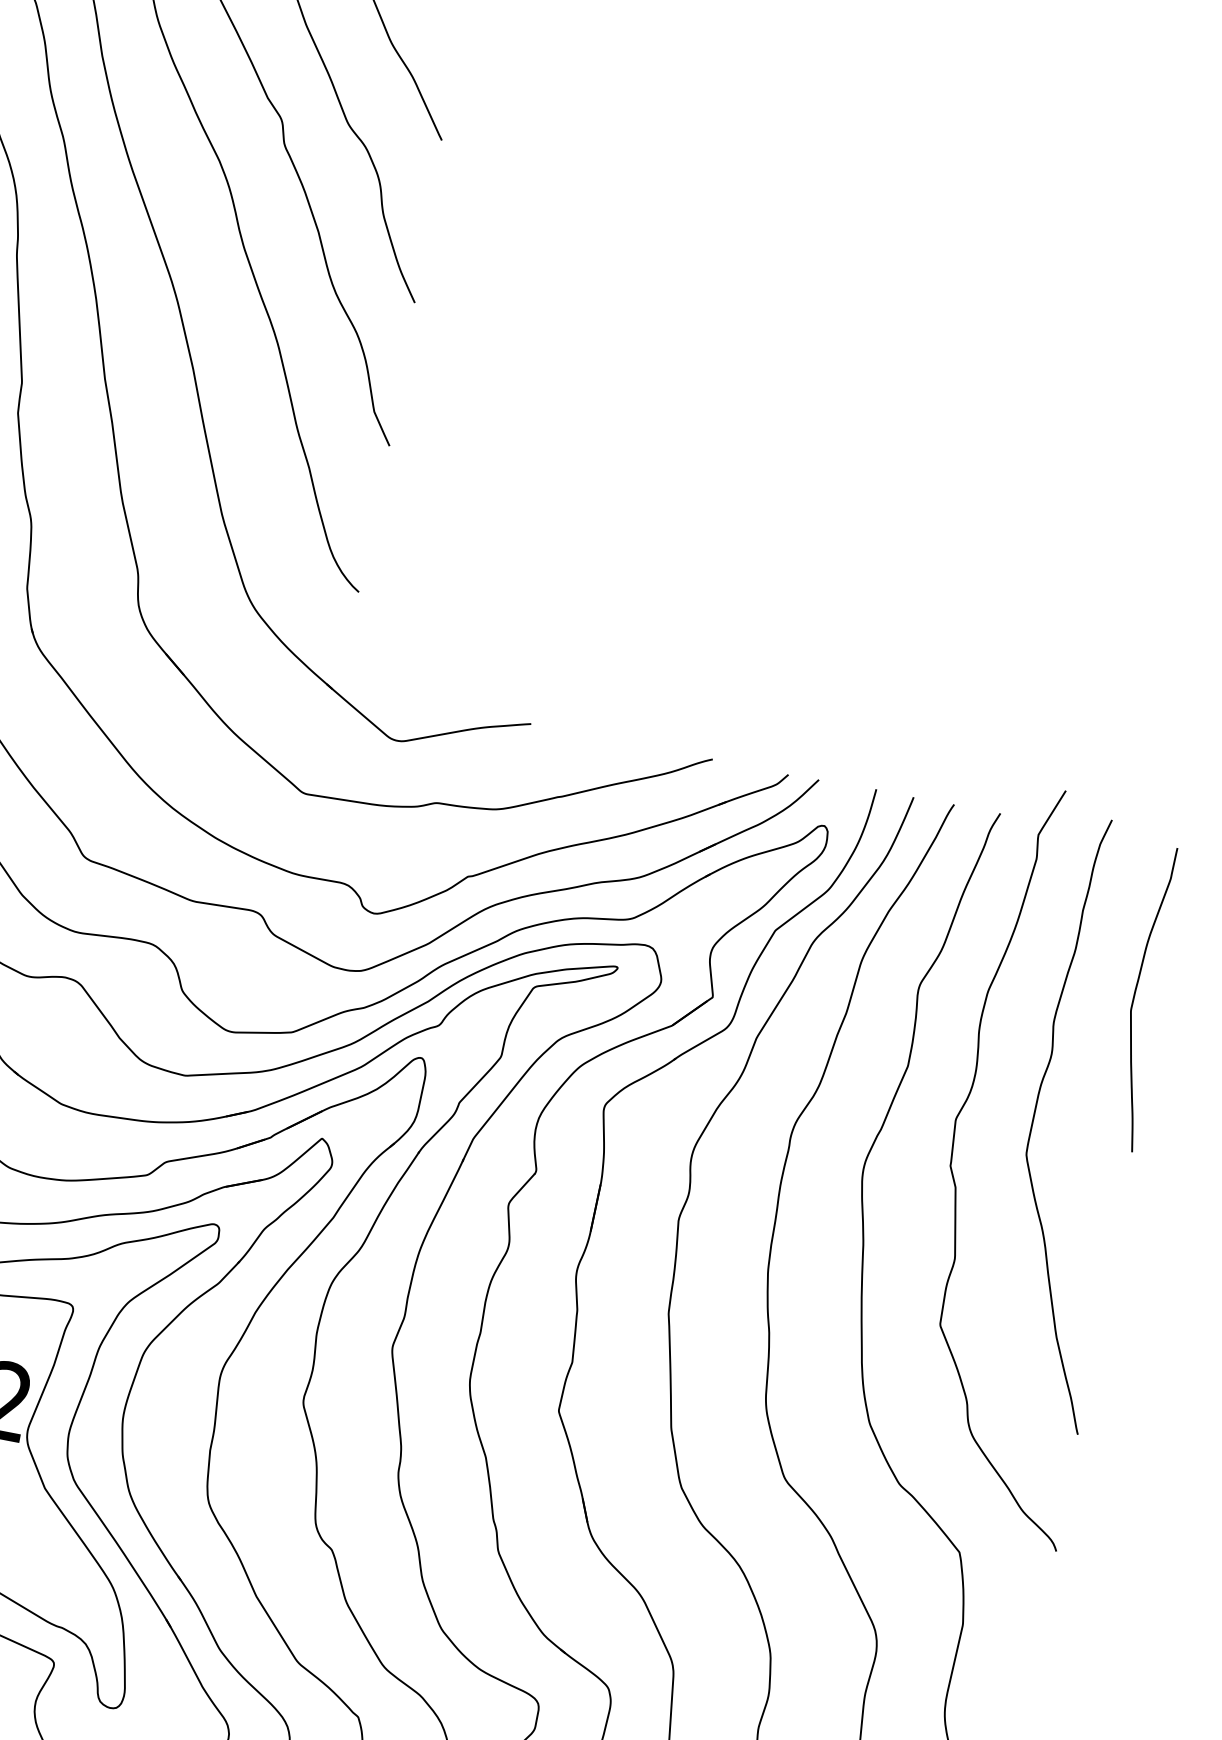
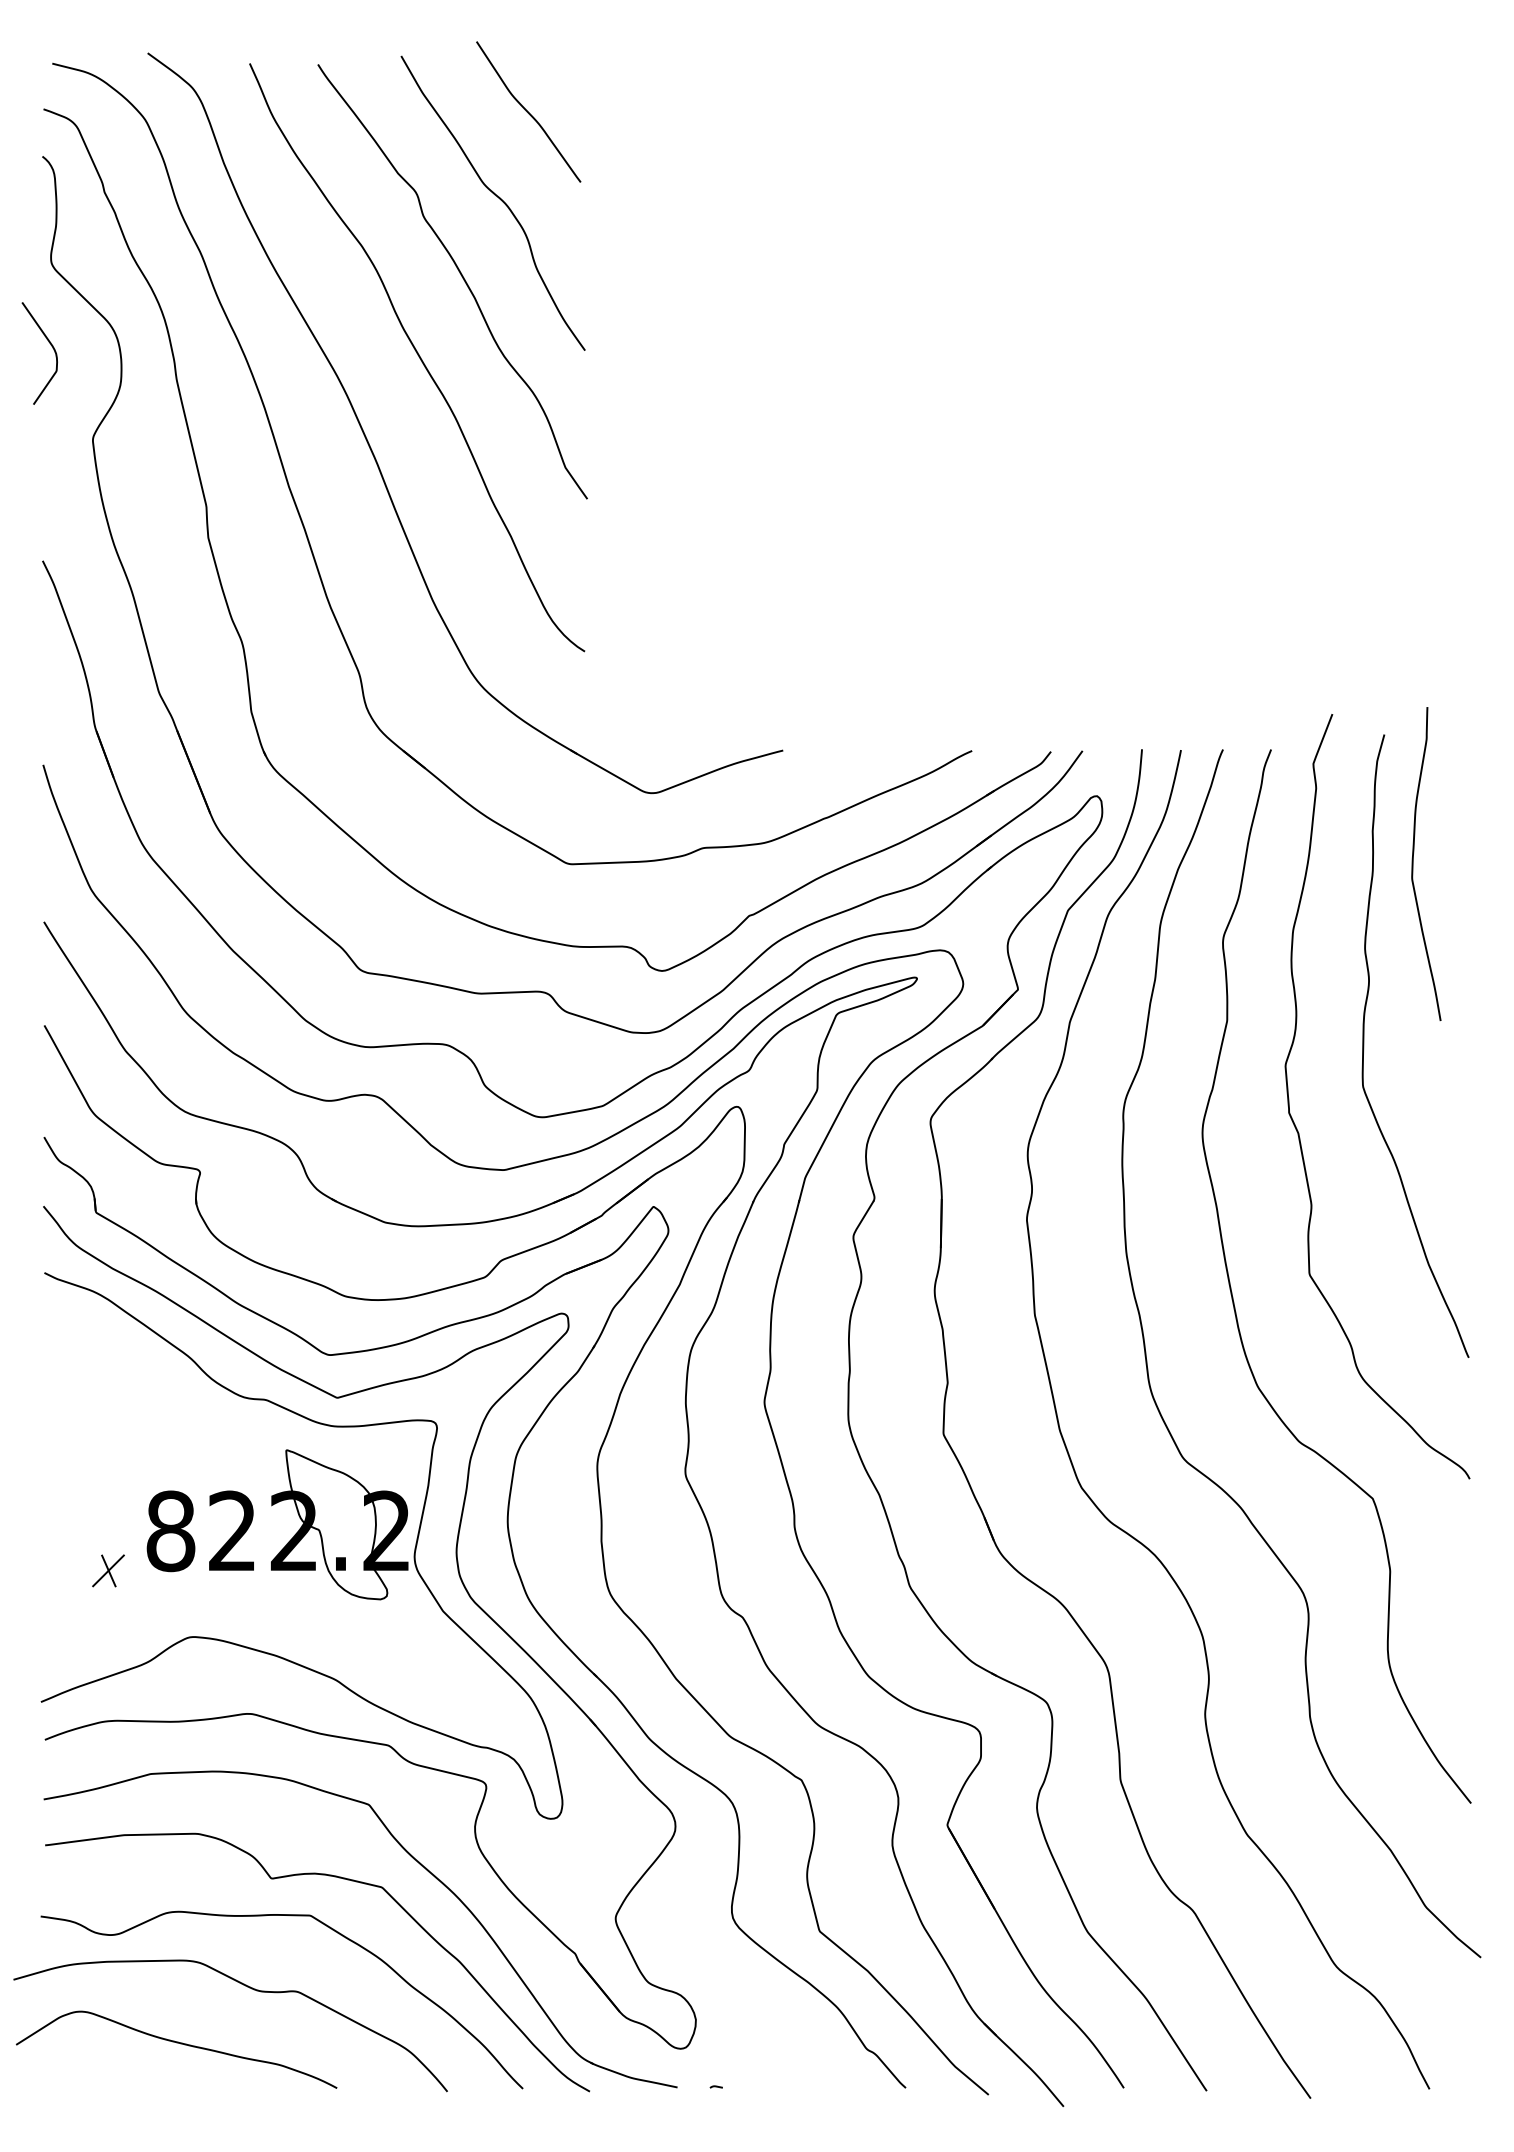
curve: (1135, 995) -> (1413, 863), moved

